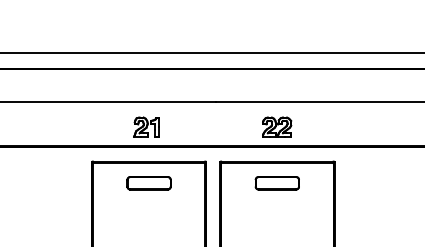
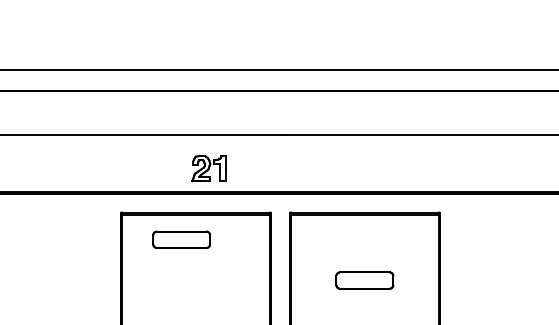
part: (146, 126) -> (208, 167), moved
part: (277, 126) -> (364, 166), removed
part: (148, 183) -> (180, 240), moved
part: (276, 183) -> (363, 280), moved

